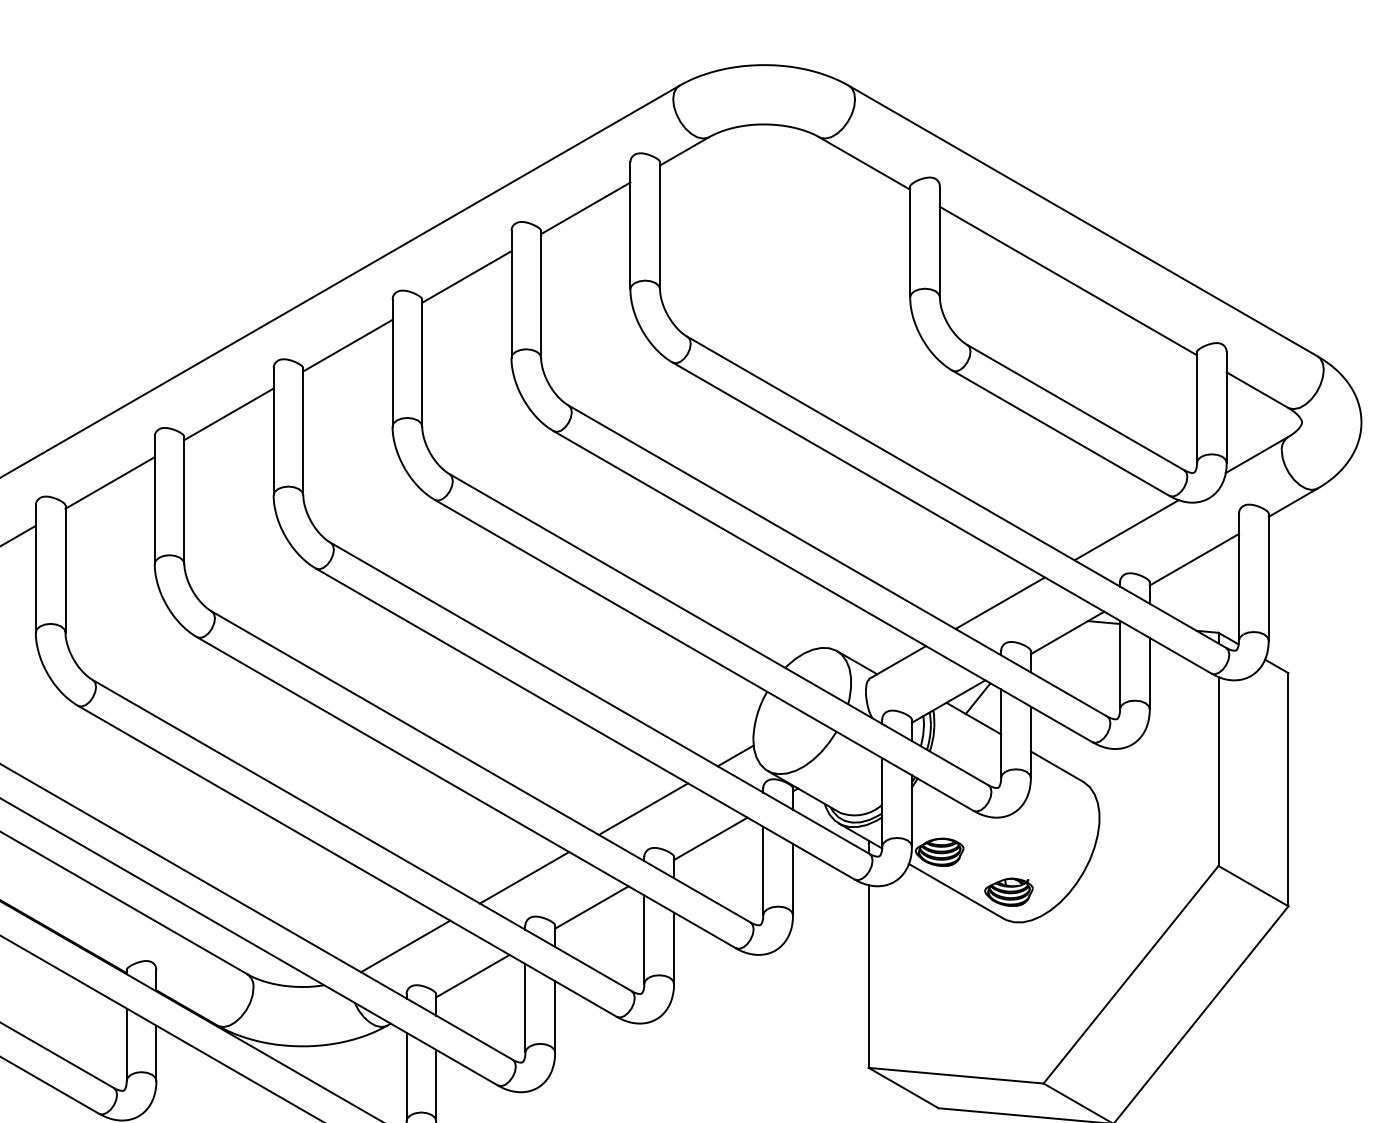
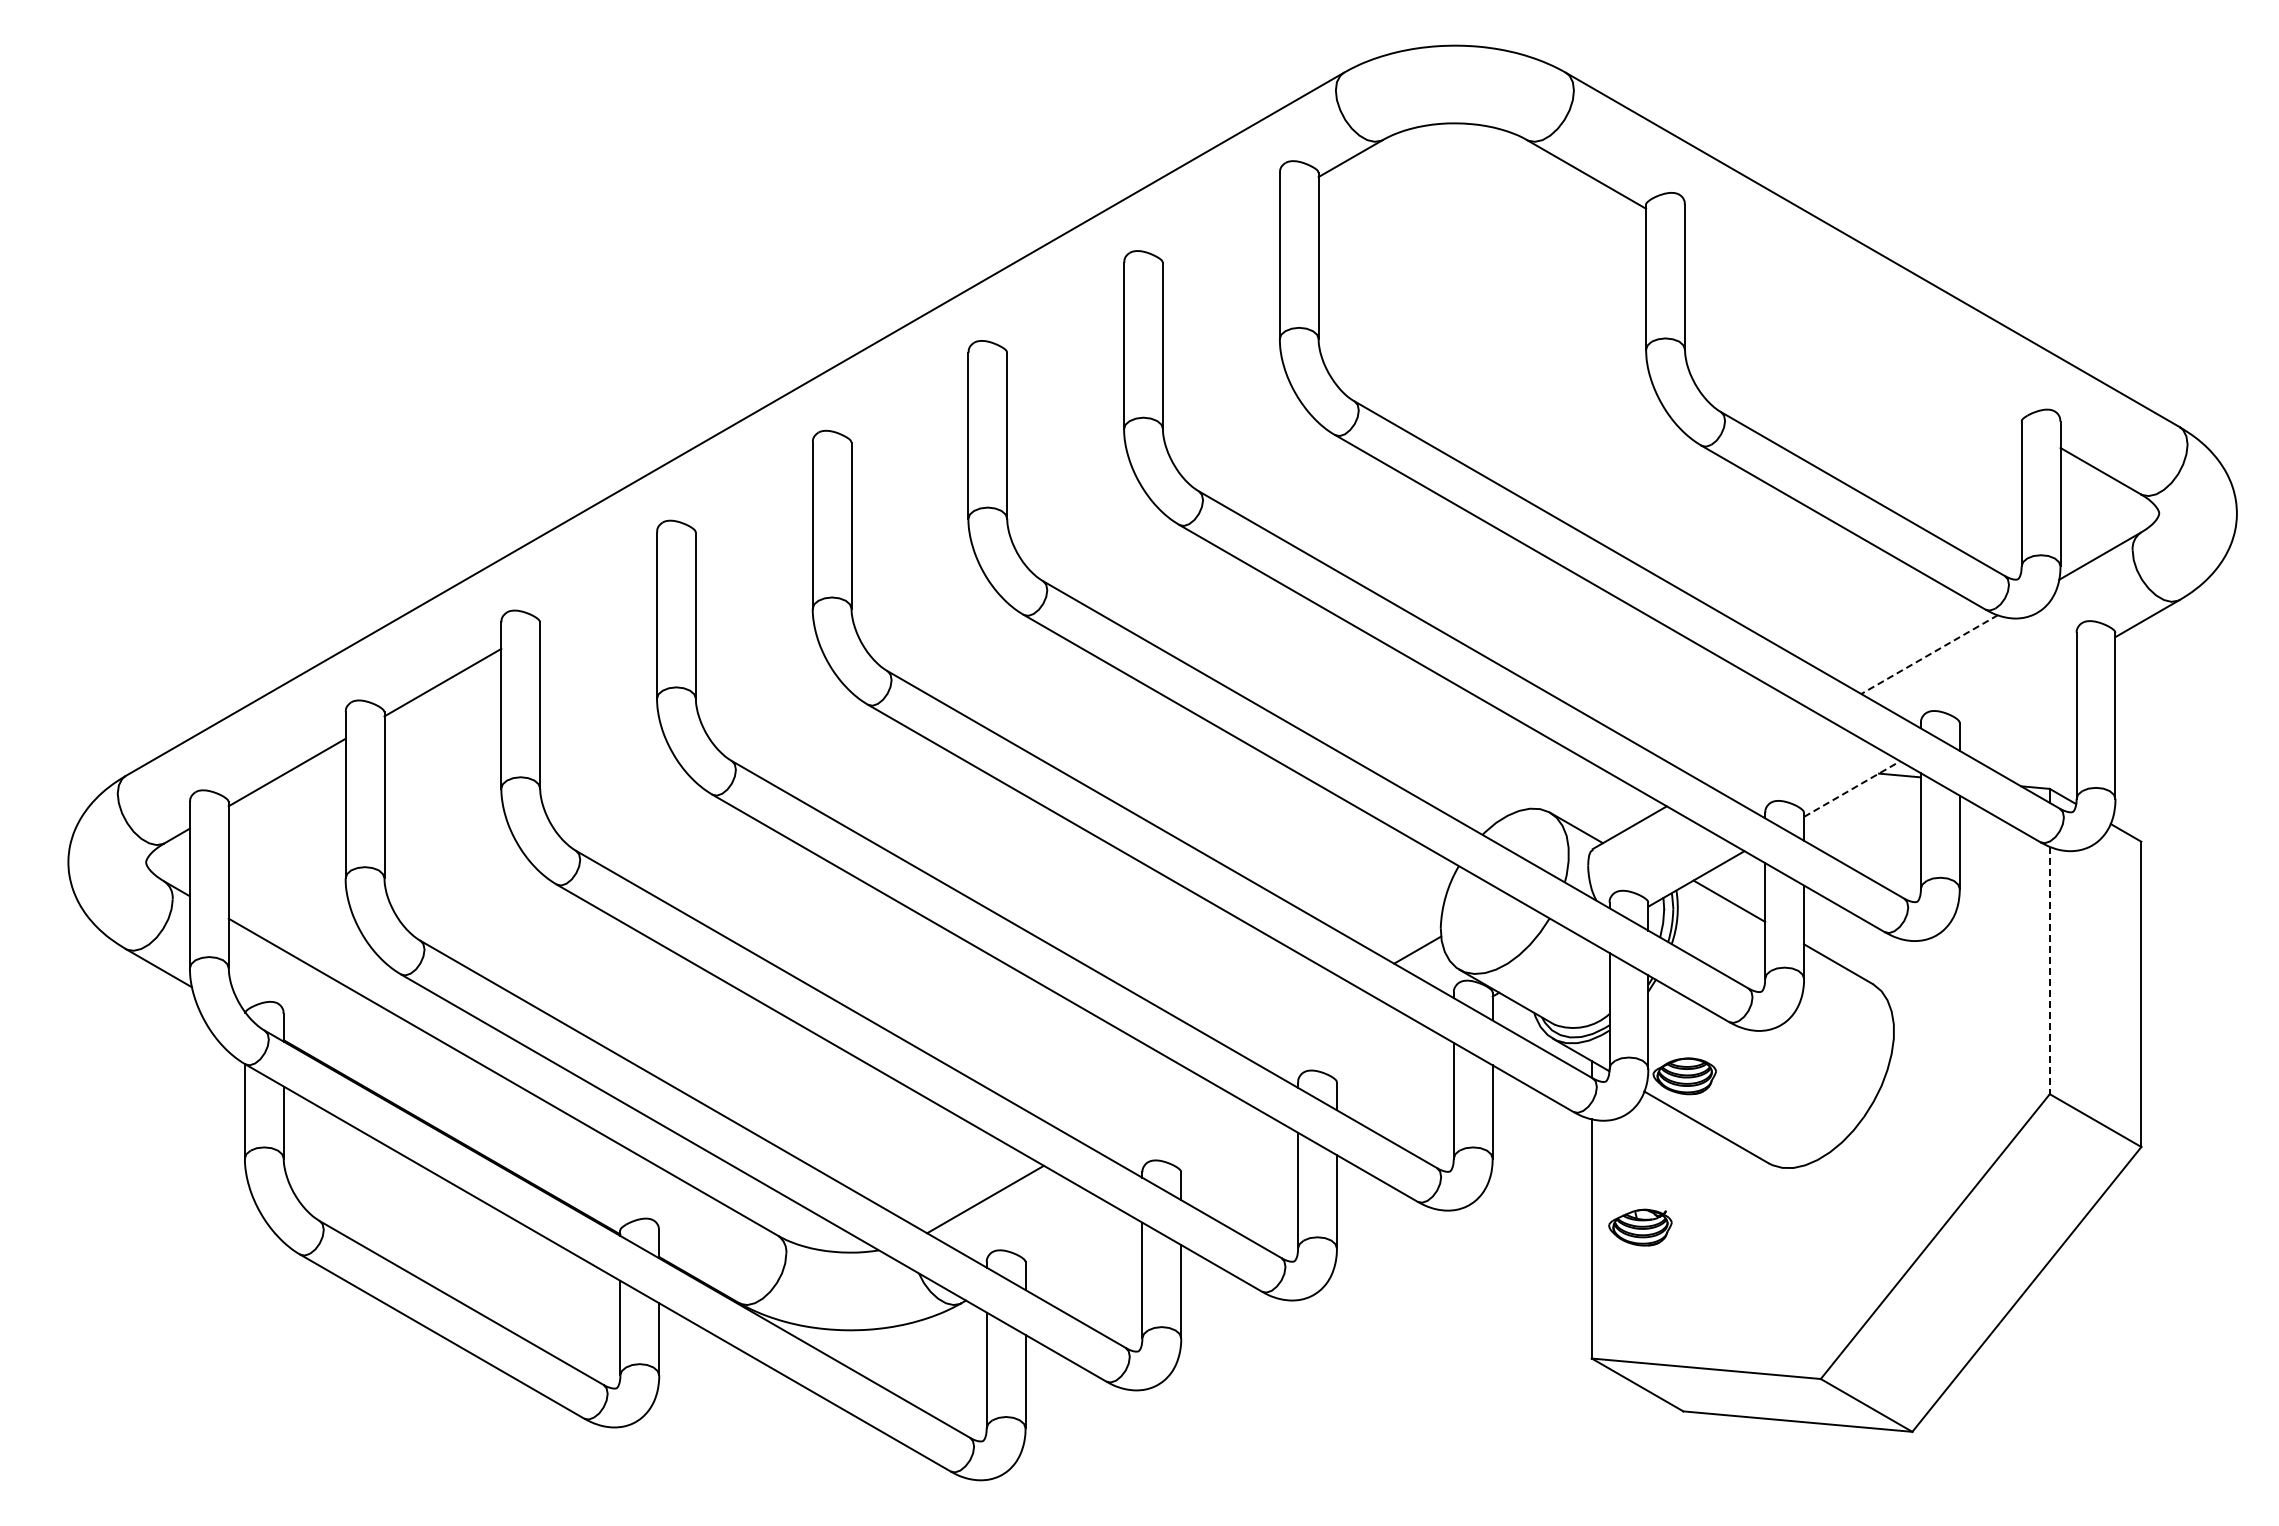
line: (585, 207) -> (1220, 232), removed
line: (466, 276) -> (1065, 322), removed
line: (1067, 281) -> (1852, 328), removed
line: (347, 345) -> (909, 412), removed
line: (228, 414) -> (753, 502), removed
line: (110, 482) -> (598, 592), removed
line: (1126, 530) -> (1929, 654), solid -> dashed
line: (1193, 559) -> (2017, 692), removed
line: (999, 602) -> (1763, 749), removed
line: (1067, 633) -> (1852, 789), solid -> dashed
line: (977, 698) -> (1734, 875), removed
line: (1218, 771) -> (2049, 970), solid -> dashed
line: (643, 808) -> (1296, 1019), removed
line: (710, 838) -> (1384, 1058), removed
line: (524, 877) -> (1140, 1109), removed
part: (1009, 892) -> (1640, 1227), moved
line: (591, 907) -> (1229, 1148), removed
line: (472, 976) -> (1073, 1238), removed

